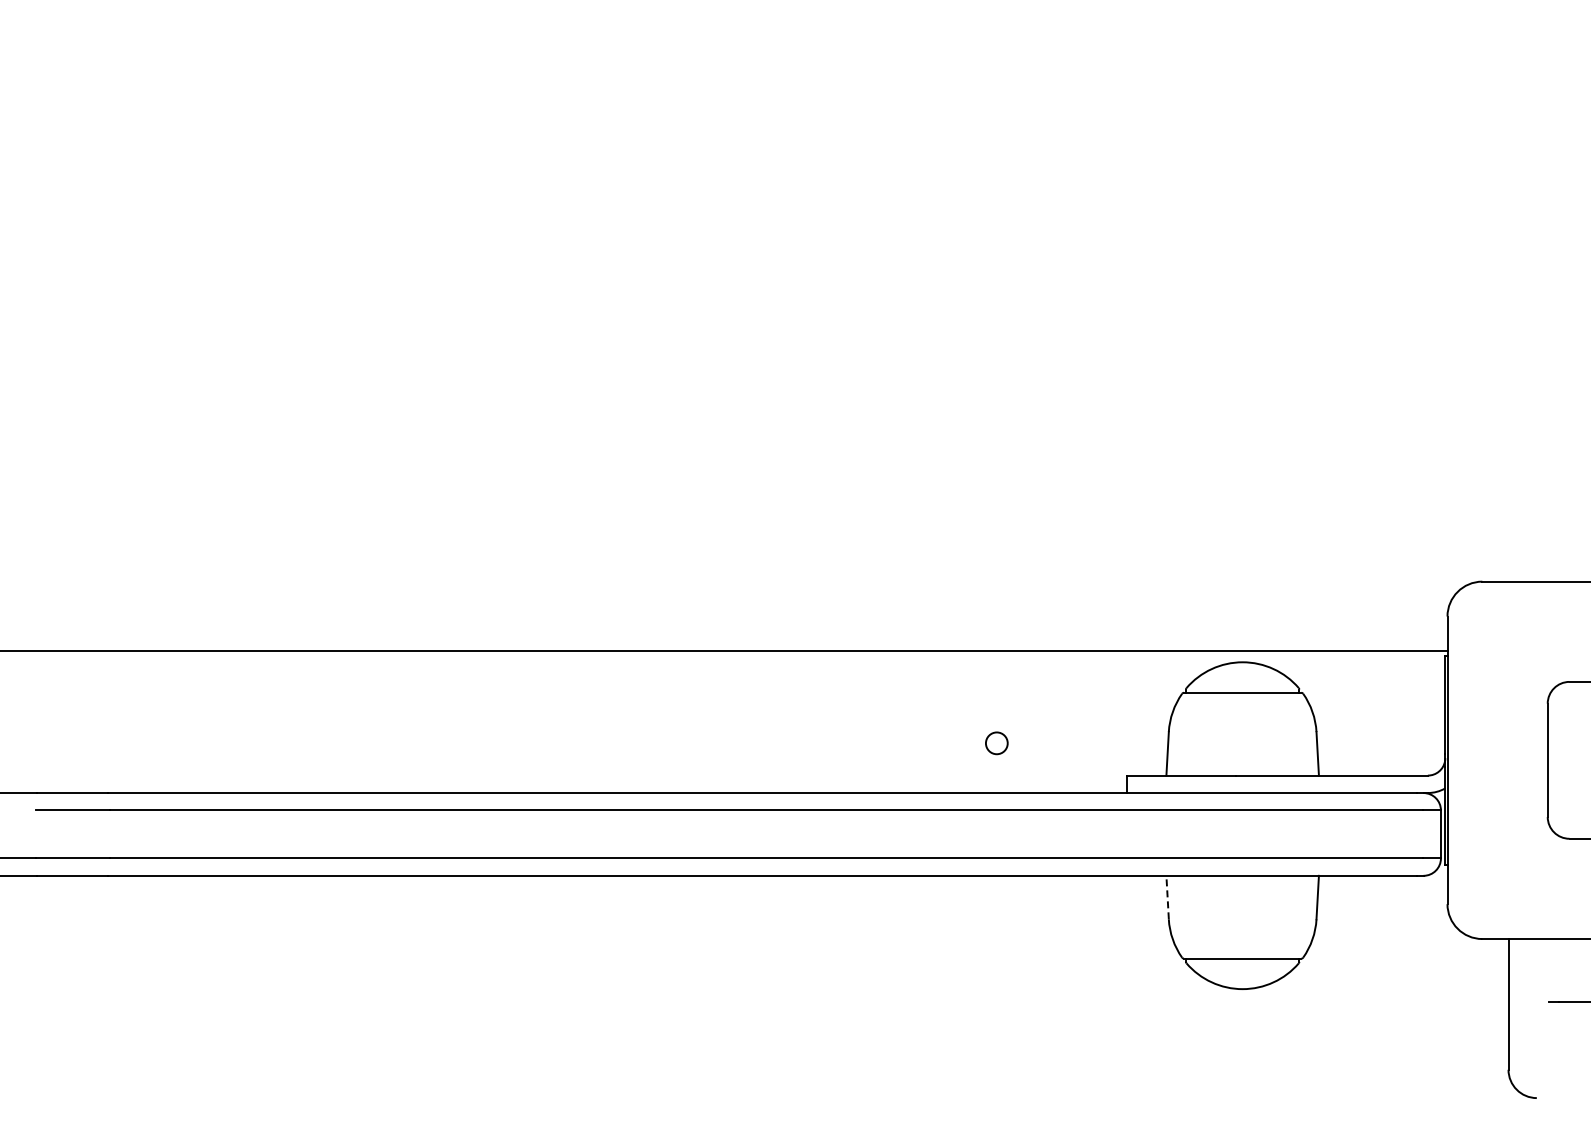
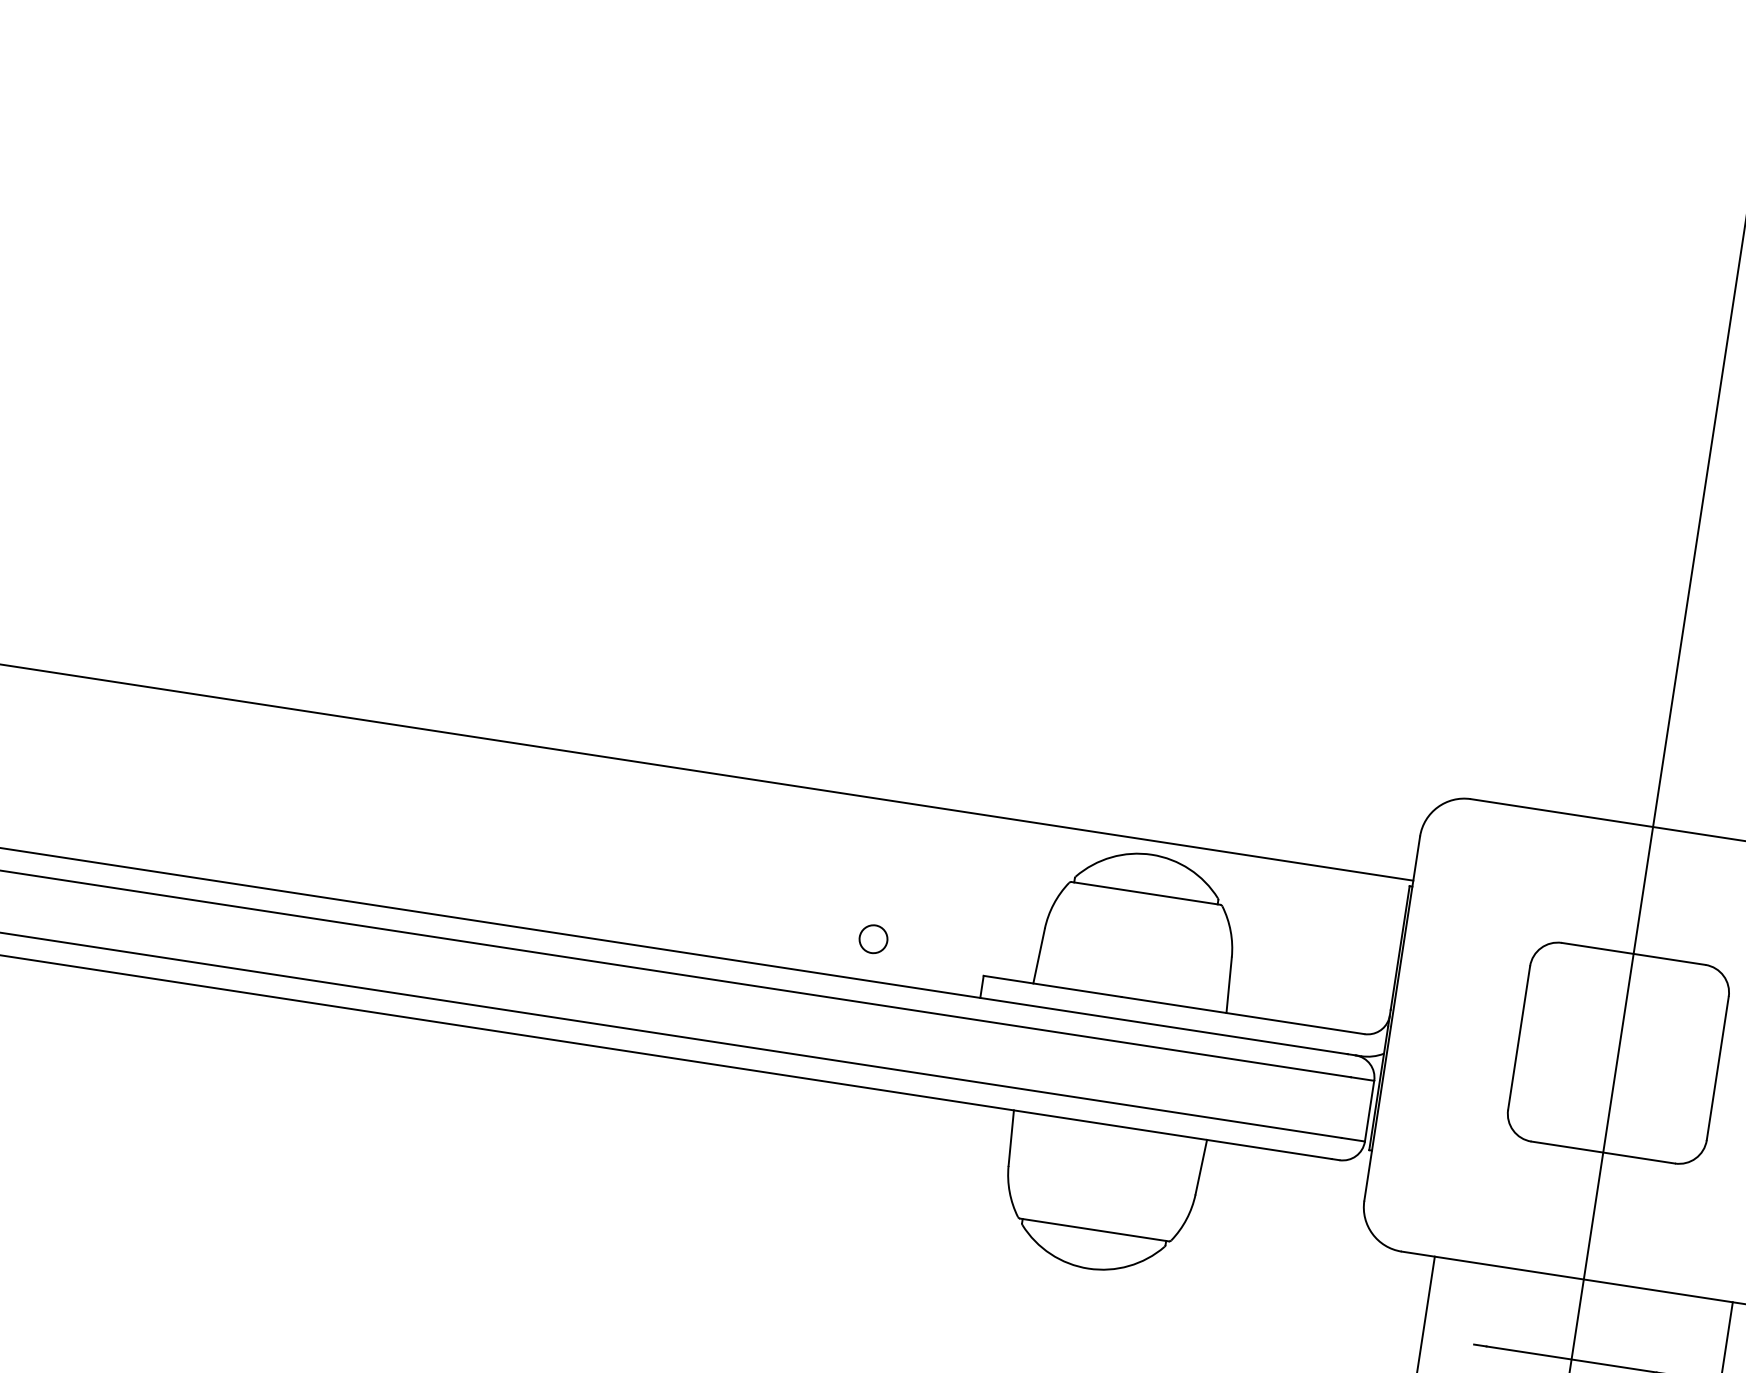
circle: (996, 743) -> (873, 939), moved
line: (1167, 897) -> (1011, 1138), dashed -> solid

